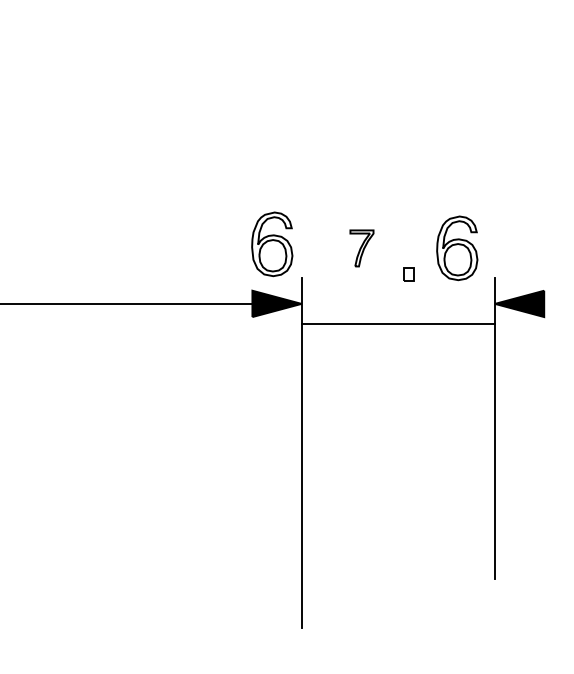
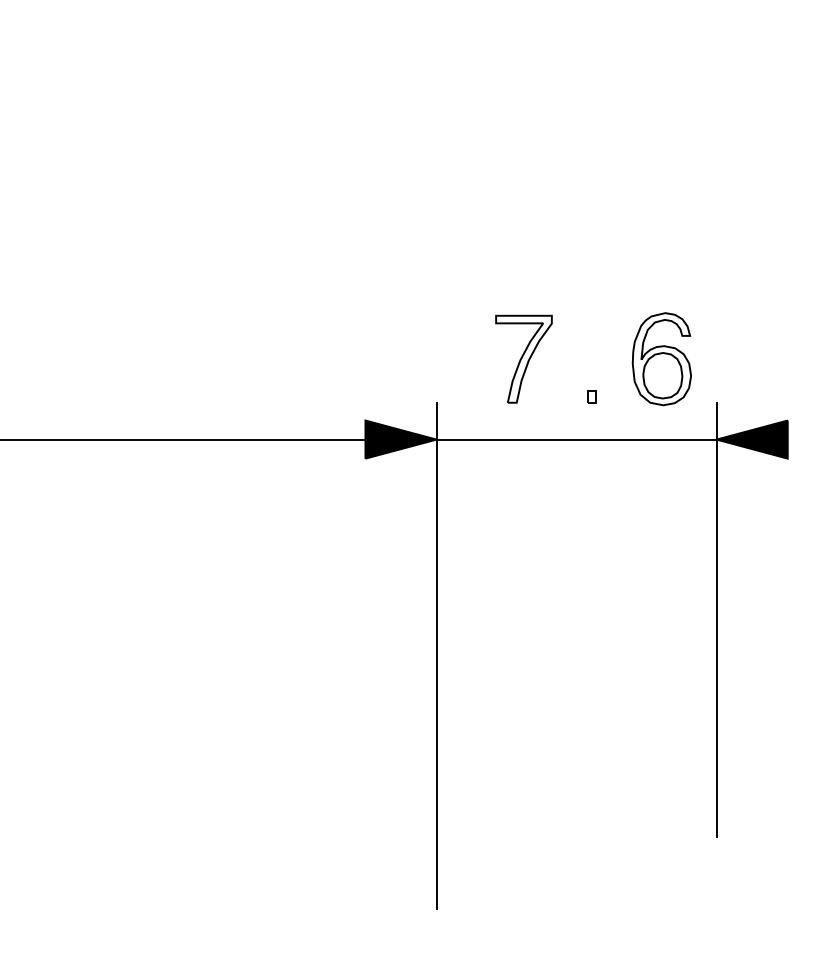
part: (272, 244) -> (394, 353), removed
part: (361, 248) -> (523, 359), size x1.67
part: (408, 274) -> (591, 397), size x0.62
line: (398, 323) -> (576, 439), moved

